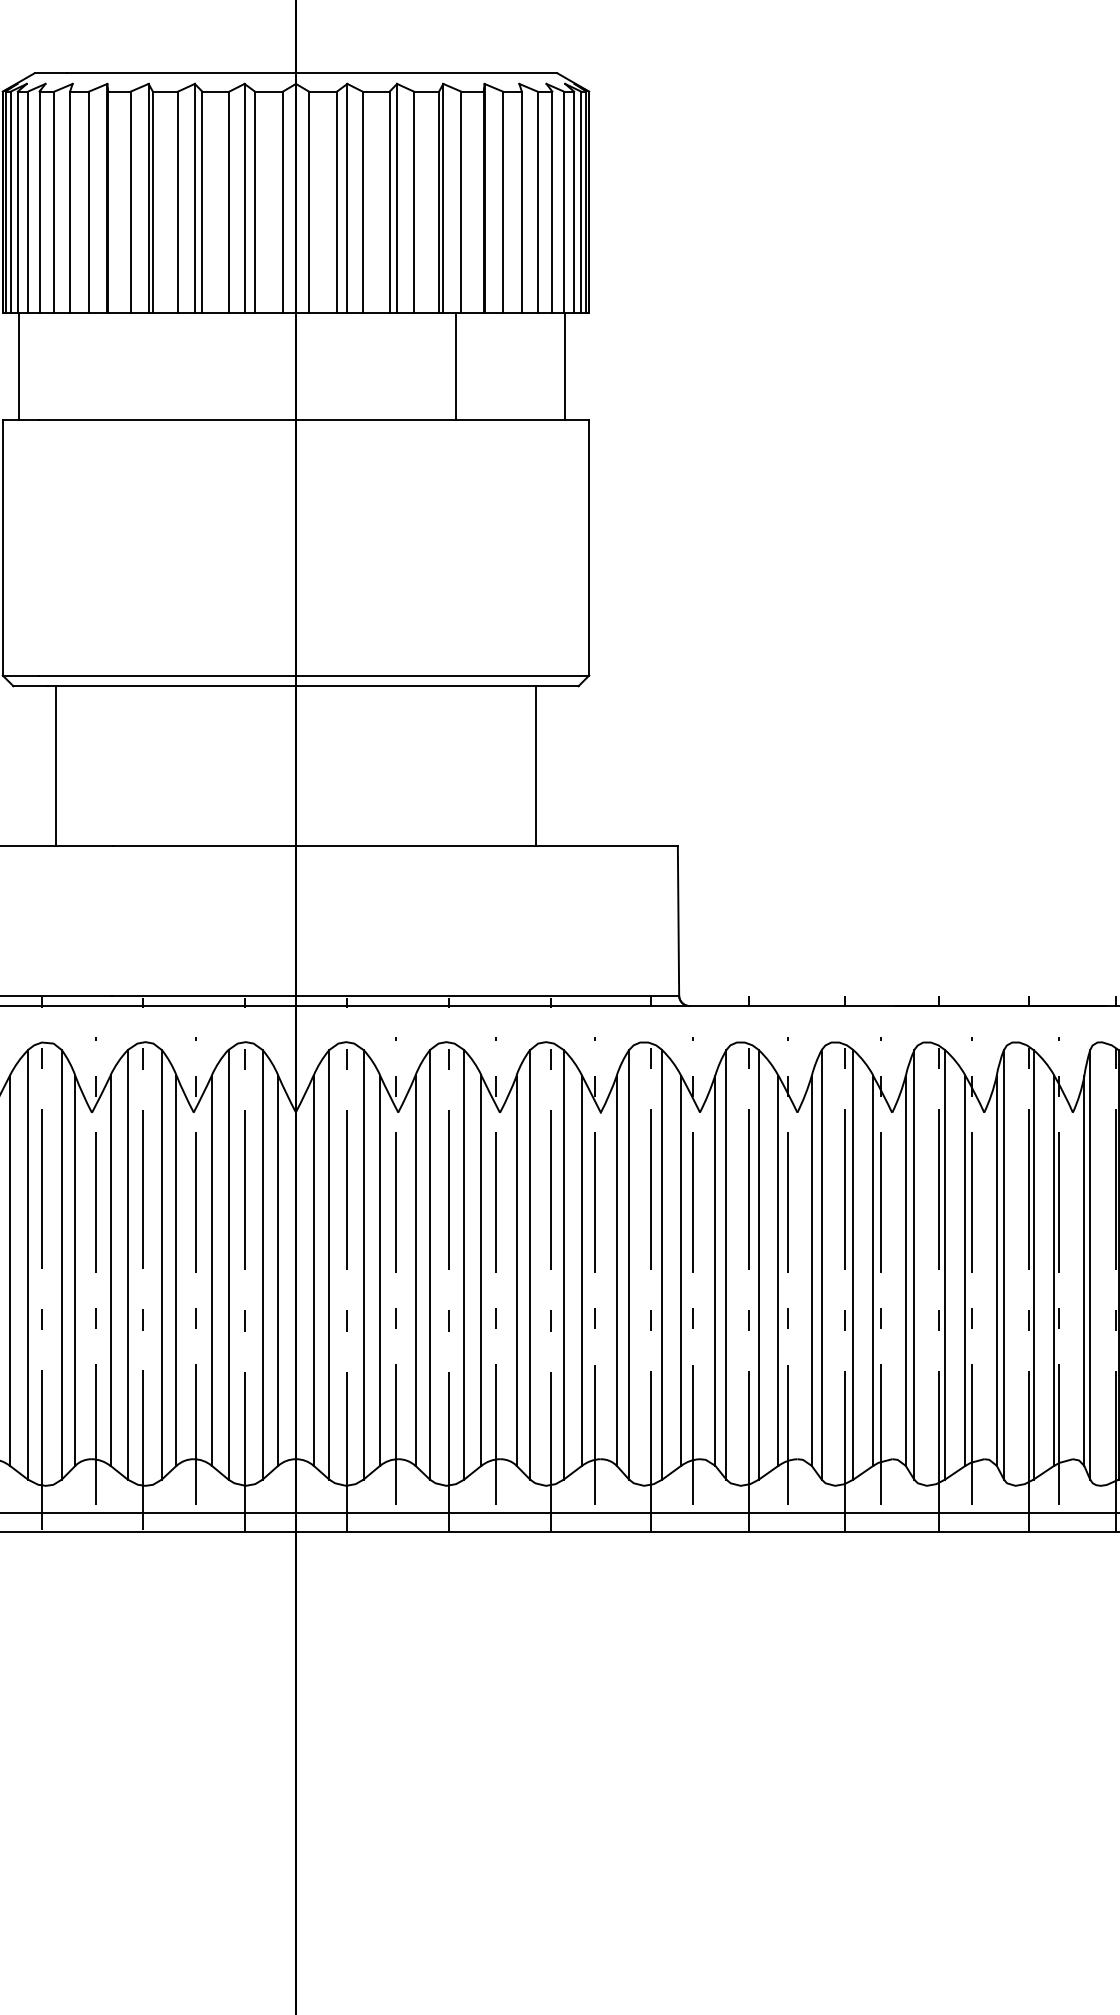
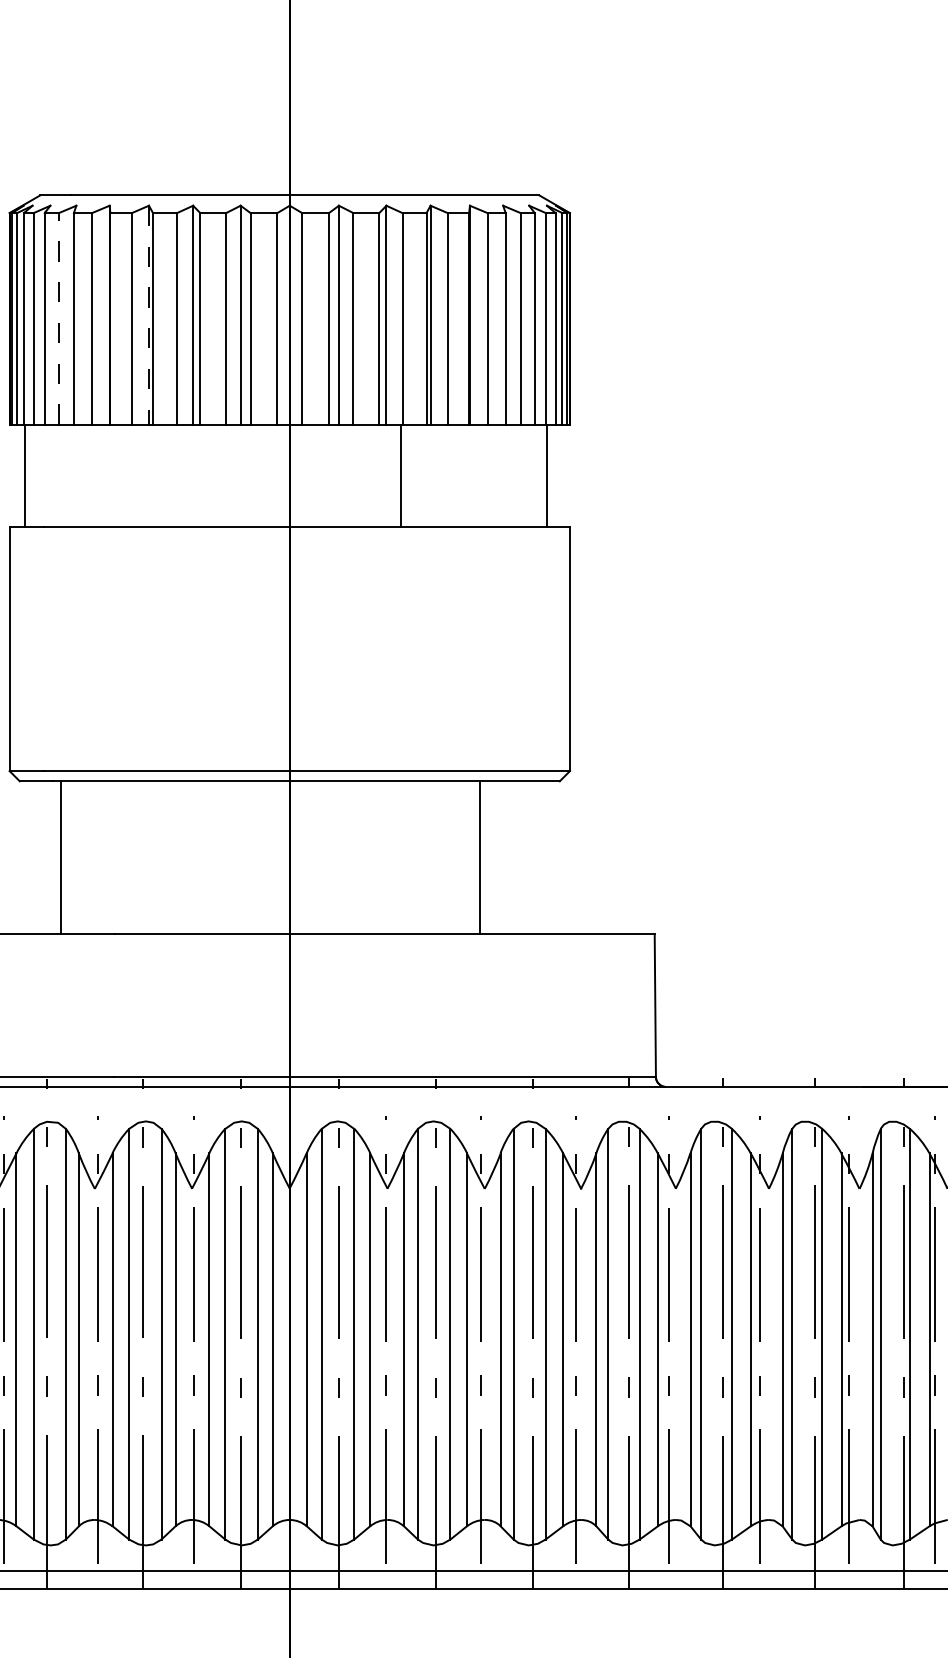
line: (148, 198) -> (148, 315), solid -> dashed
line: (54, 202) -> (59, 319), solid -> dashed
line: (455, 366) -> (400, 475), moved
line: (535, 766) -> (479, 858), moved

